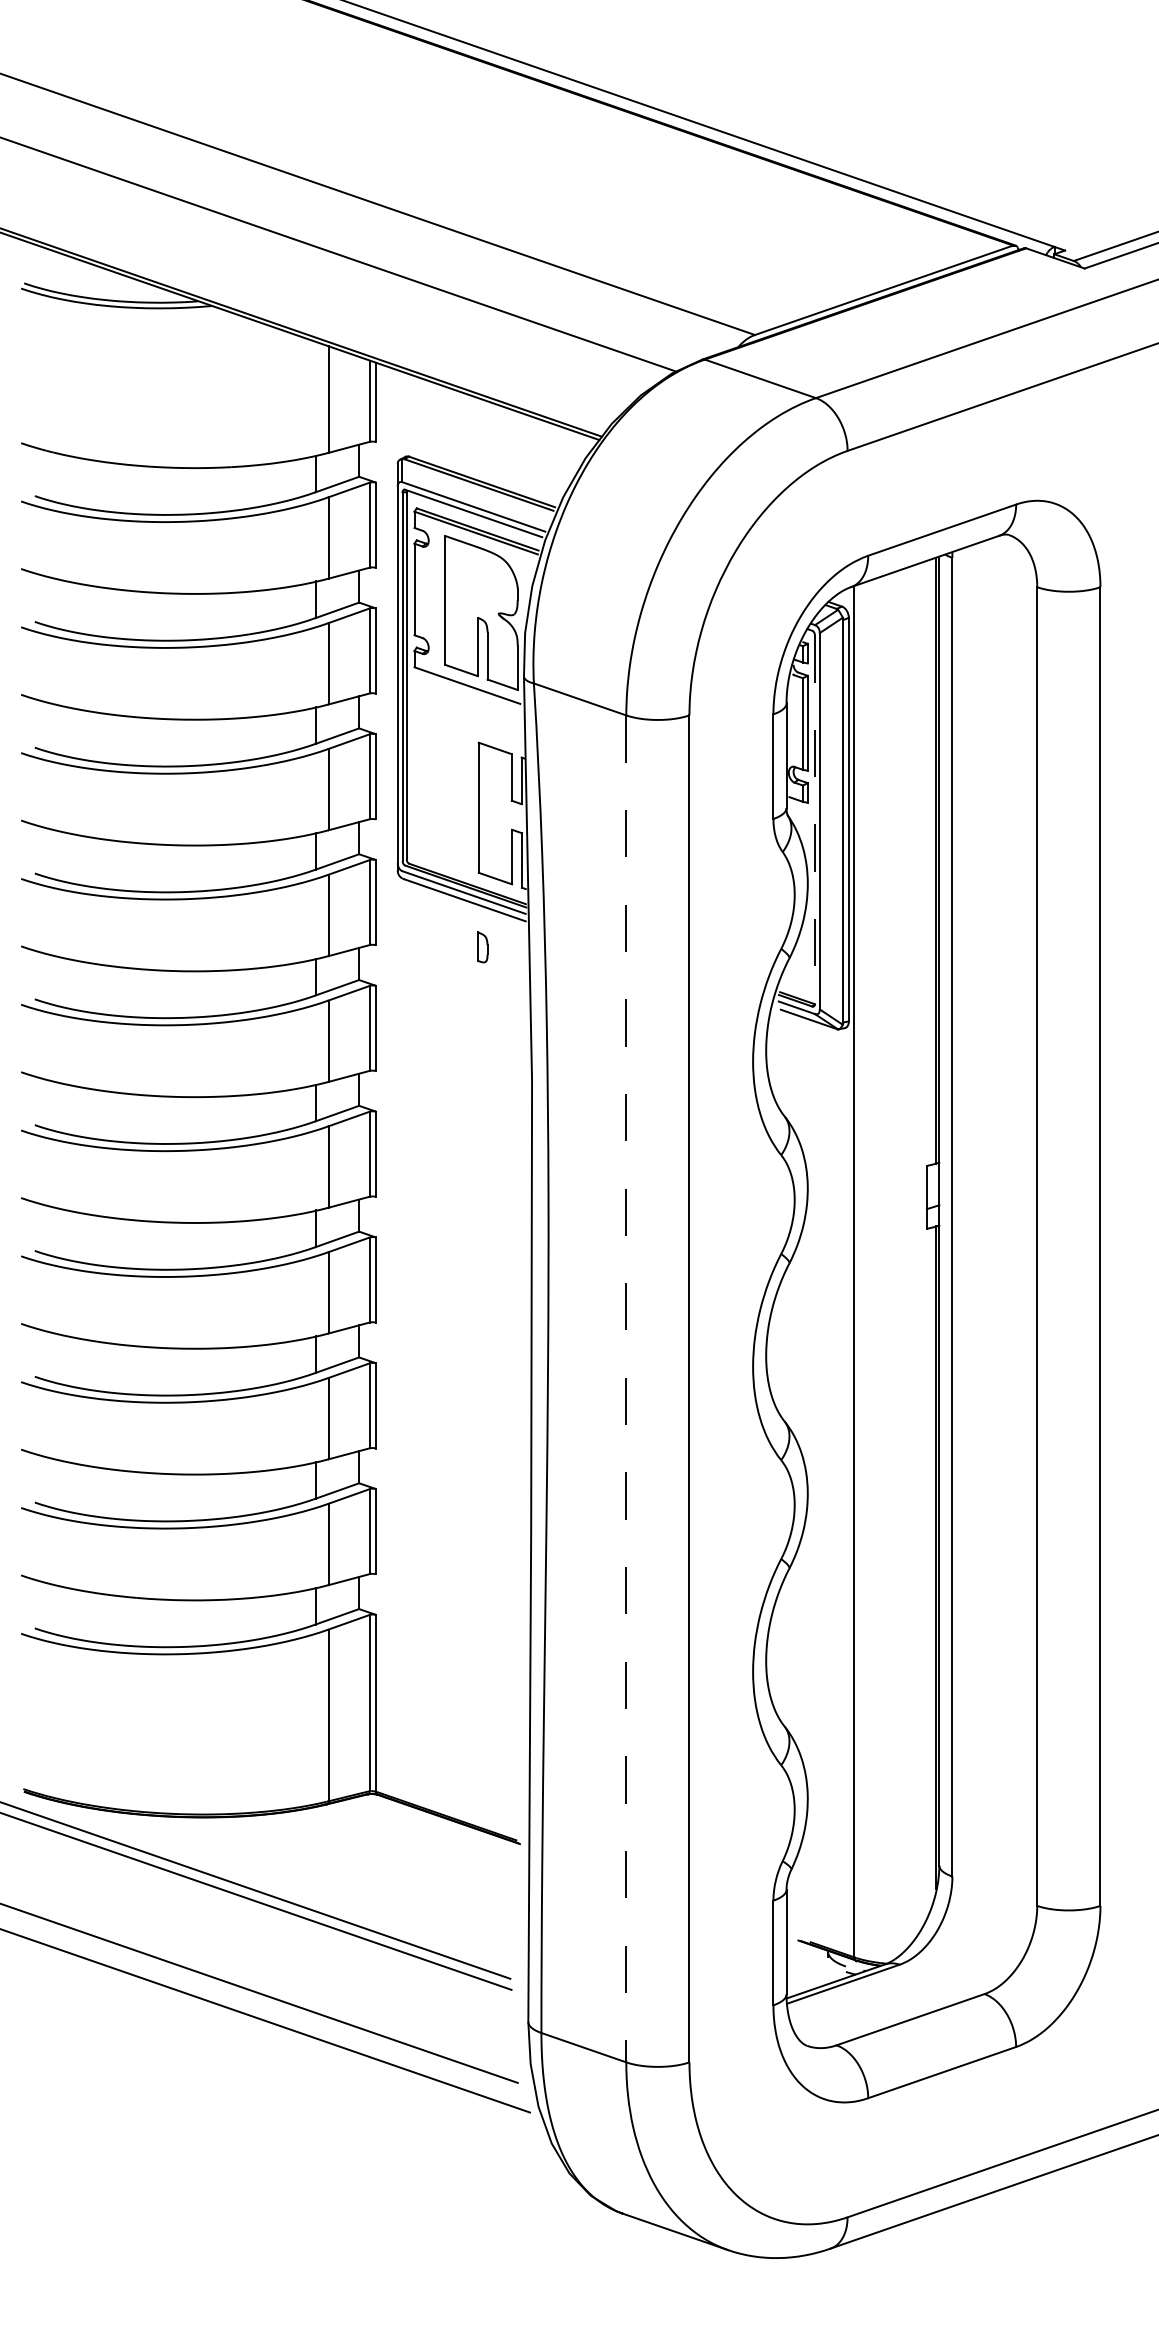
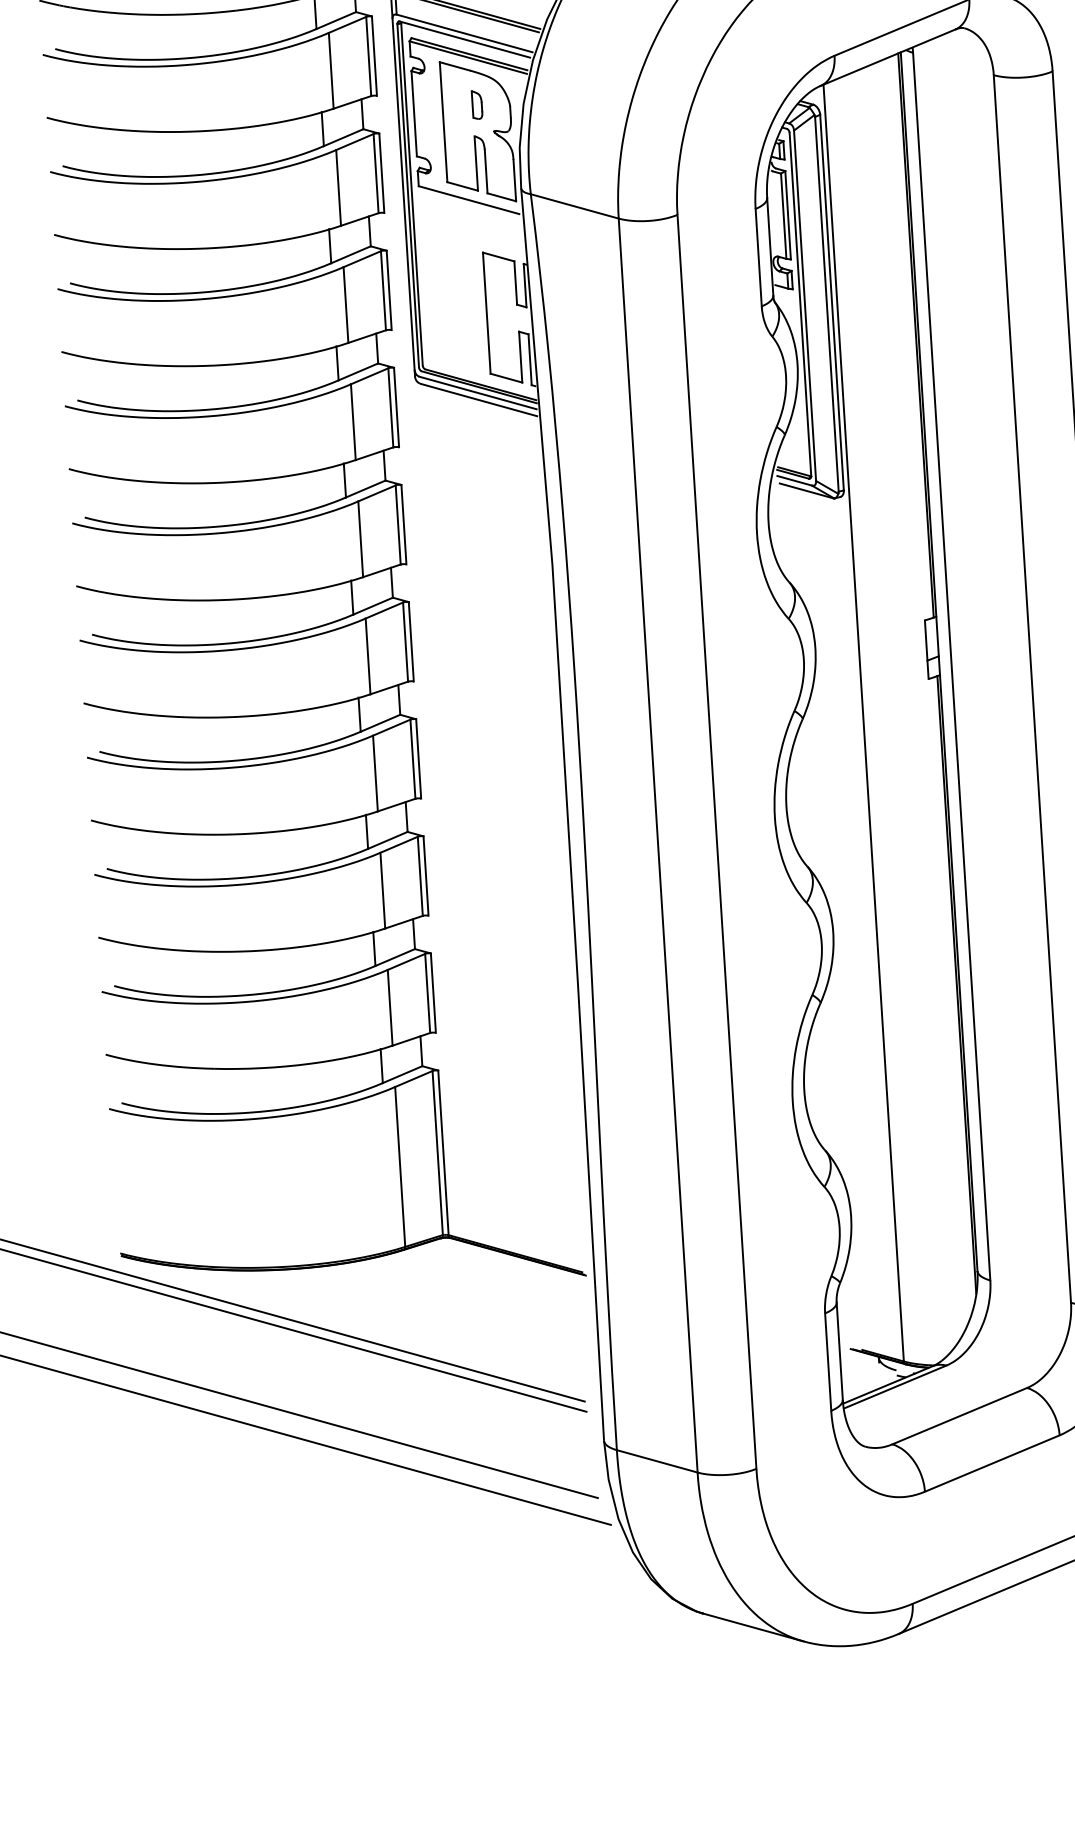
line: (814, 820) -> (800, 305), dashed -> solid
part: (482, 947) -> (477, 105), moved
line: (626, 1389) -> (658, 846), dashed -> solid

